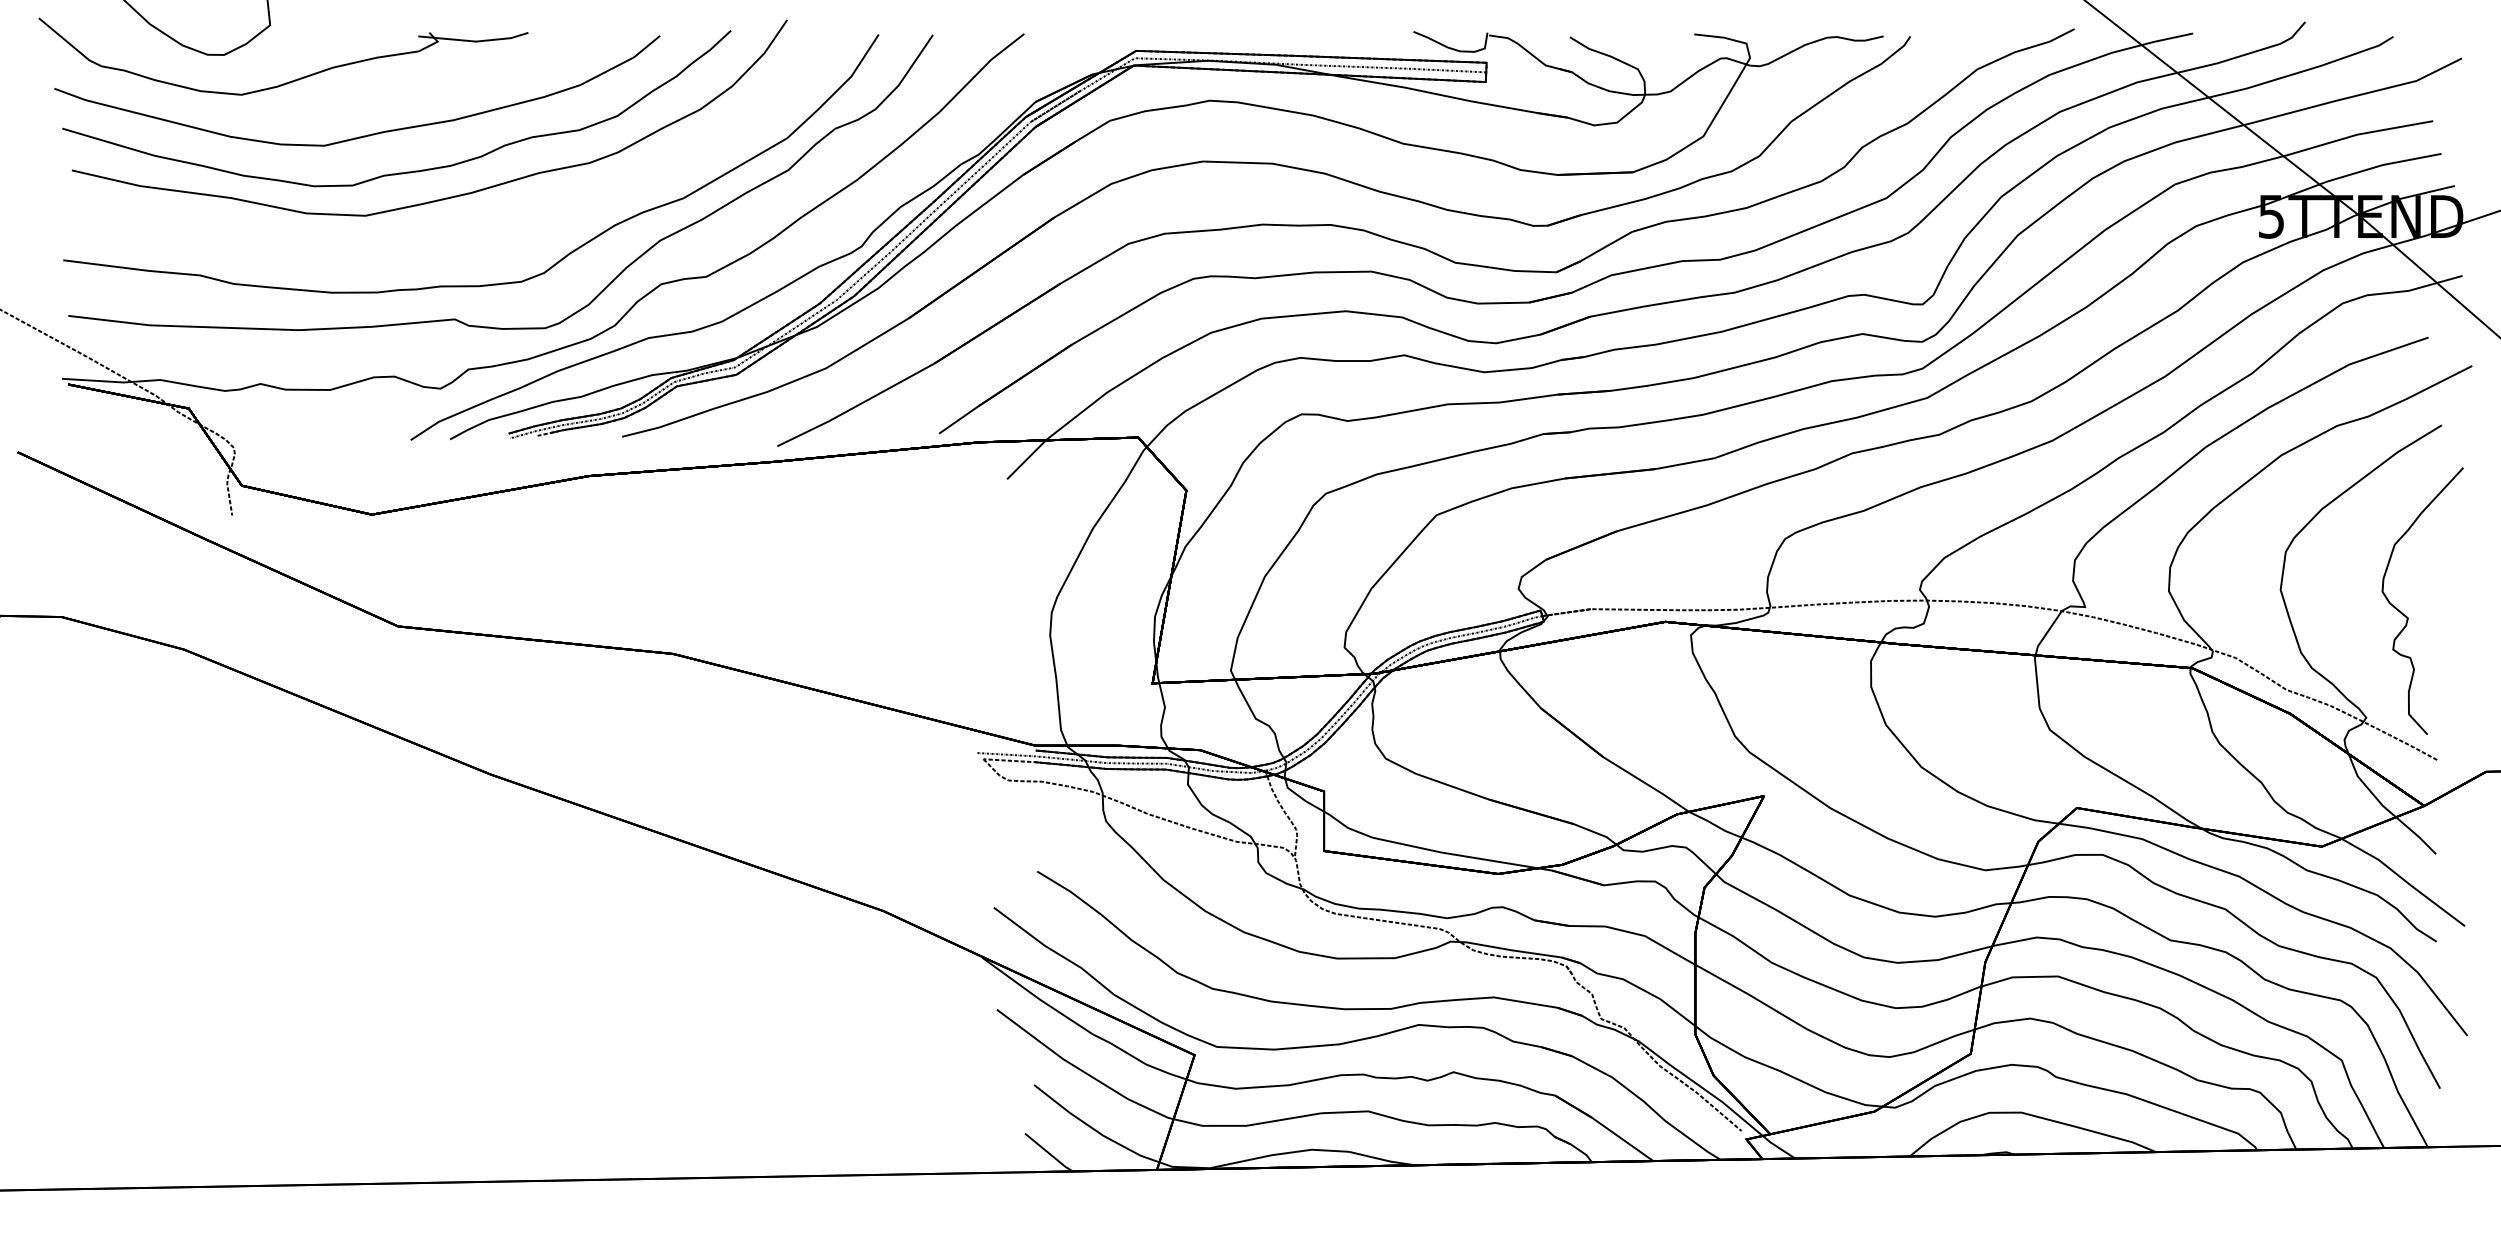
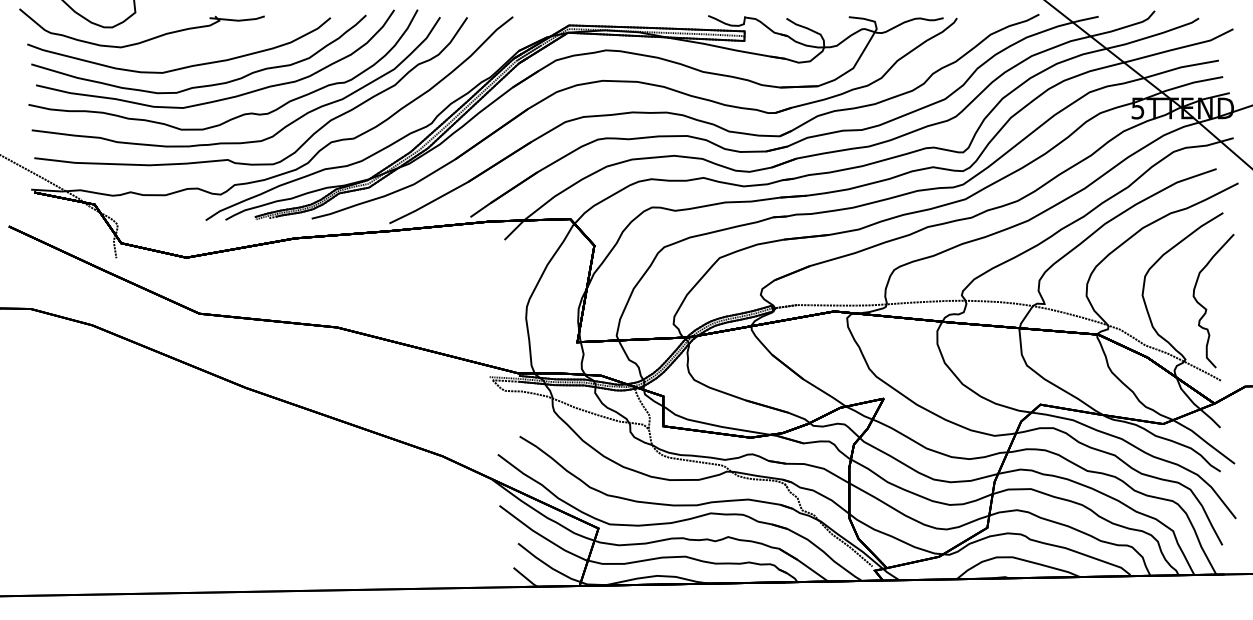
curve: (485, 226) -> (243, 113), added

